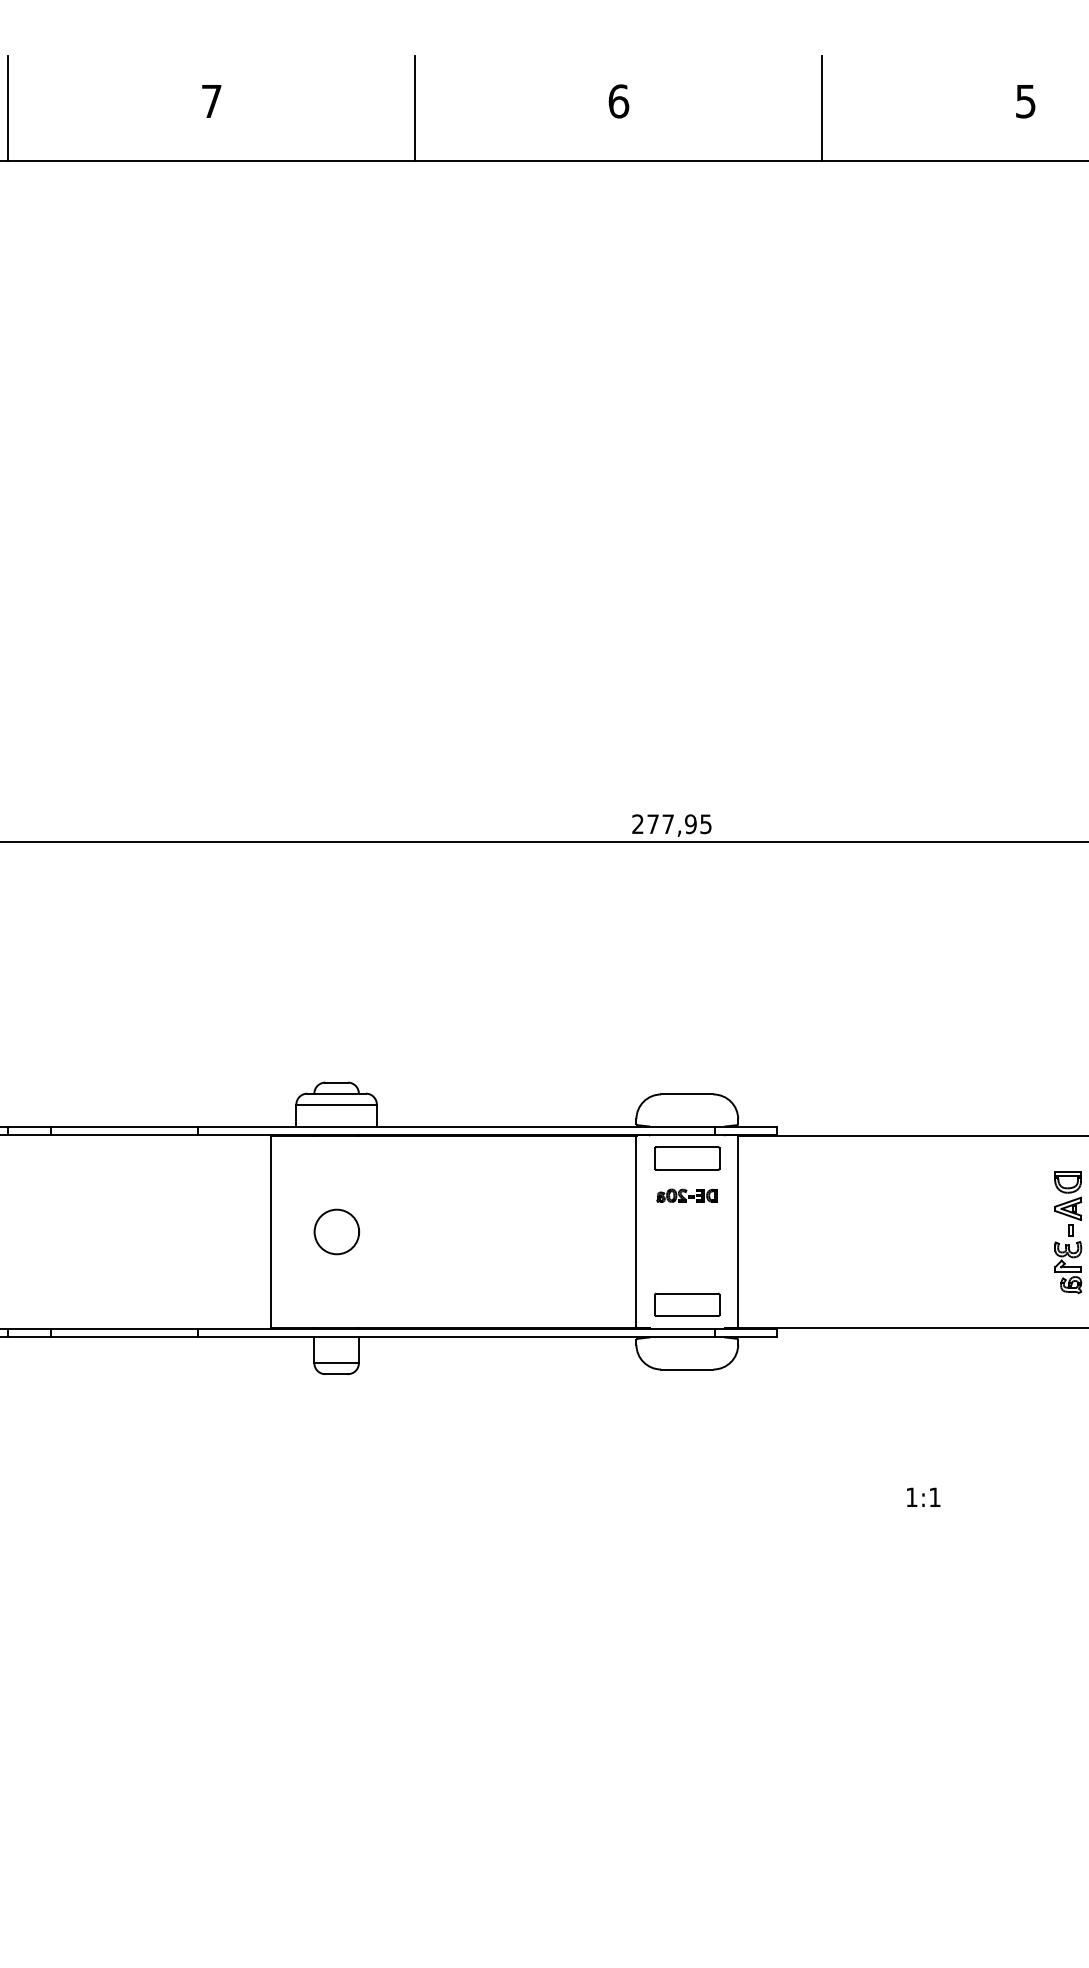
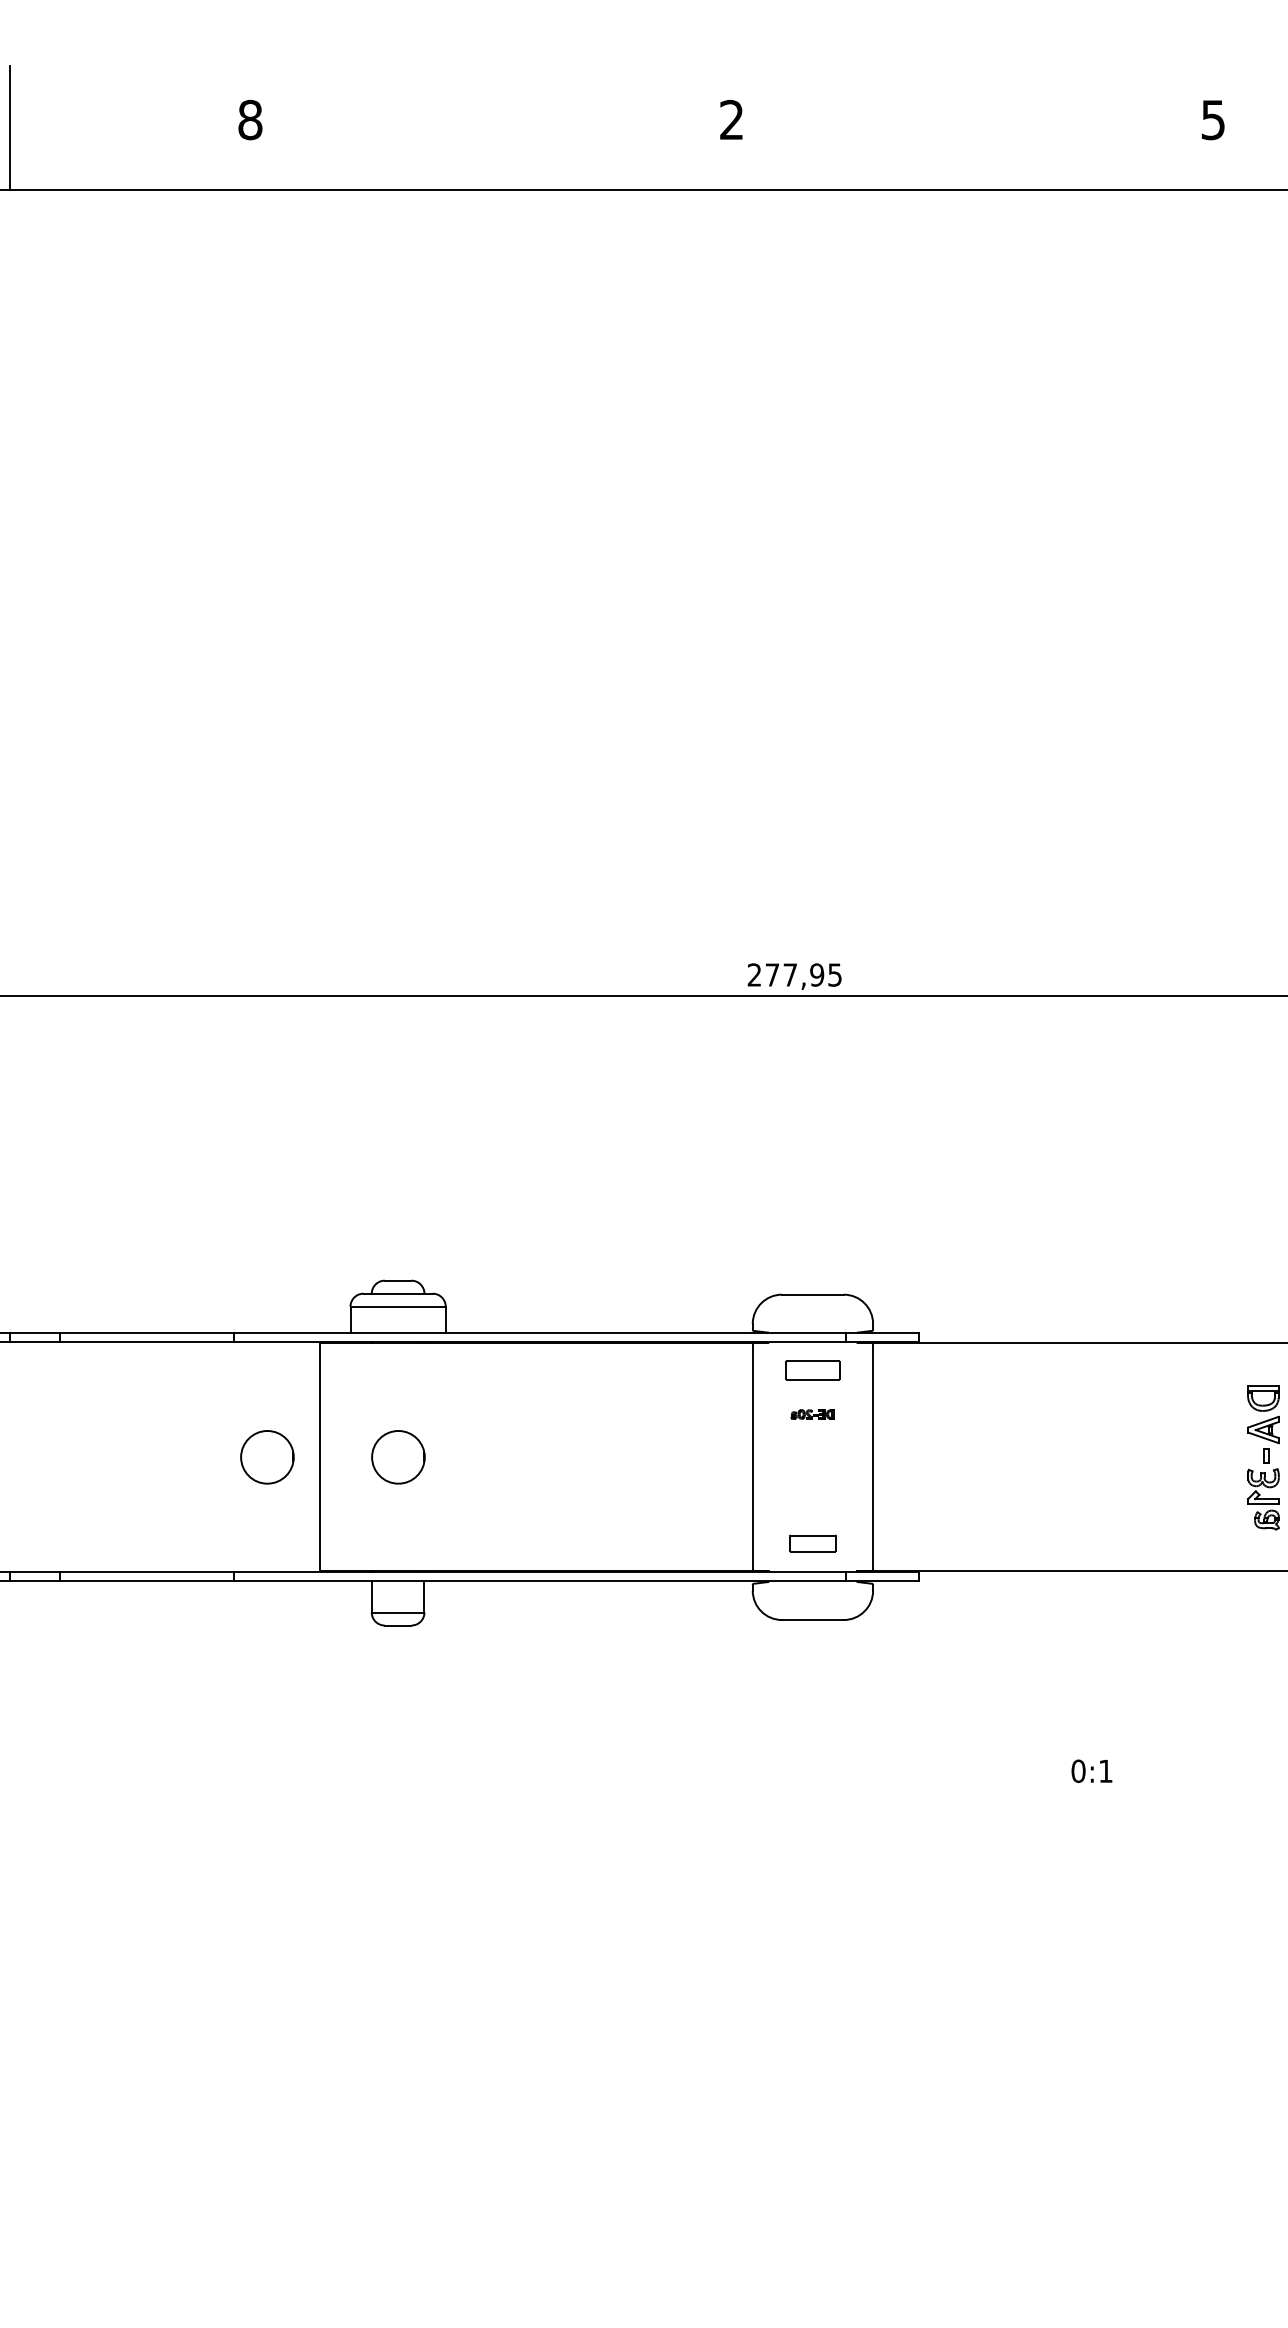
text: (211, 100) -> (250, 119), 7 -> 8
text: (619, 100) -> (732, 119), 6 -> 2
line: (415, 108) -> (491, 128), removed
line: (822, 108) -> (972, 128), removed
part: (686, 1158) -> (812, 1370), size x0.7
part: (686, 1195) -> (812, 1414), size x0.6
circle: (226, 1232) -> (267, 1457), added
part: (686, 1304) -> (812, 1543), size x0.6
text: (911, 1496) -> (1078, 1770), 1:1 -> 0:1

